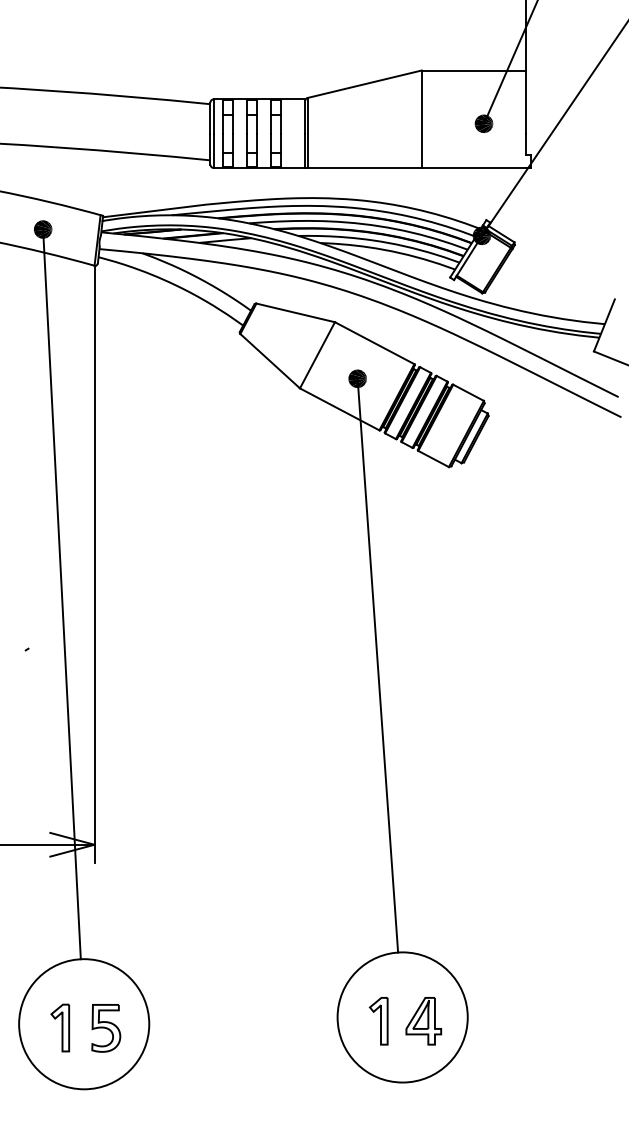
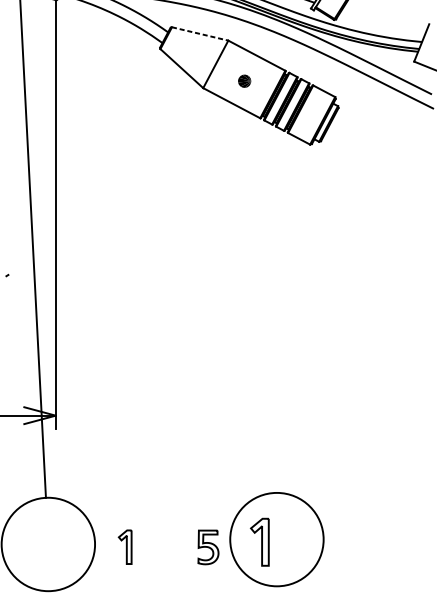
line: (296, 313) -> (200, 34), solid -> dashed
line: (377, 665) -> (258, 287), removed
part: (378, 1021) -> (259, 542), size x1.4
part: (423, 1021) -> (291, 542), removed
part: (60, 1027) -> (125, 546), moved
part: (106, 1028) -> (208, 547), moved

